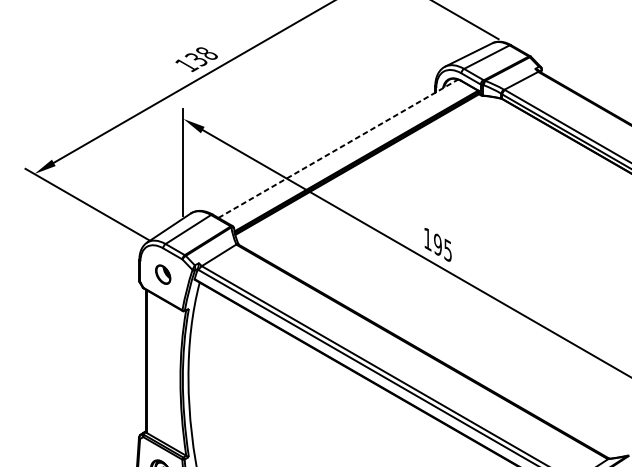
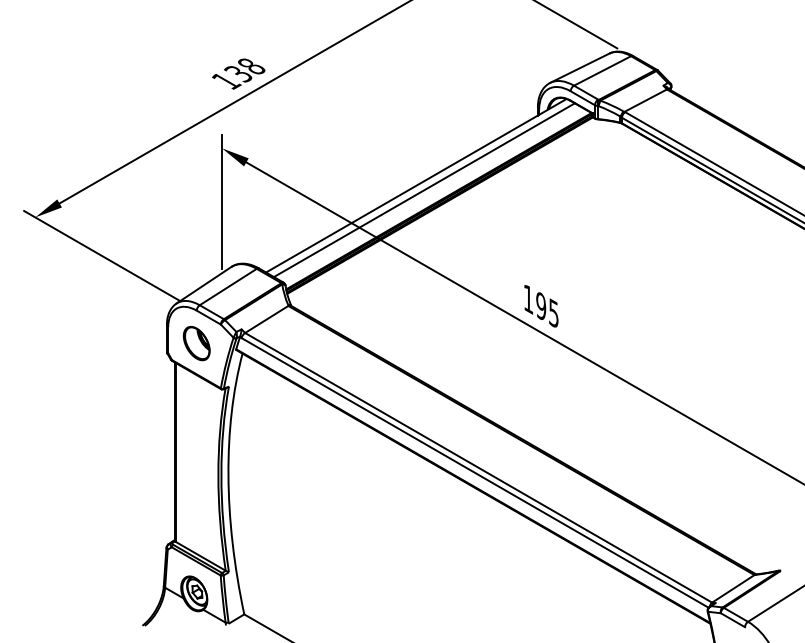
line: (338, 148) -> (416, 185), dashed -> solid
line: (344, 152) -> (423, 190), added
part: (162, 274) -> (196, 343), size x1.43

